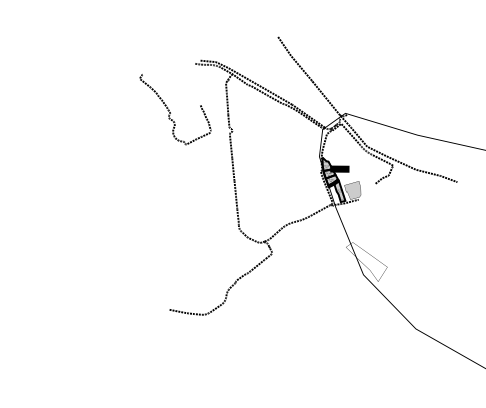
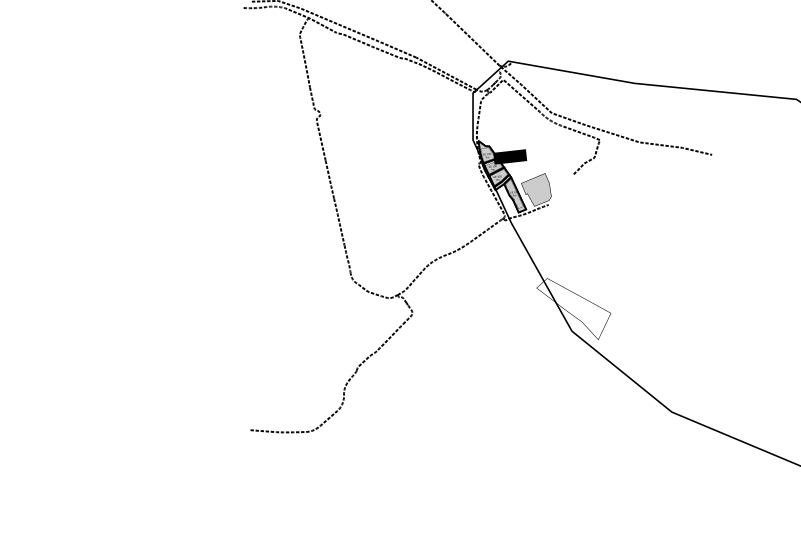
curve: (170, 112) -> (211, 95), removed

